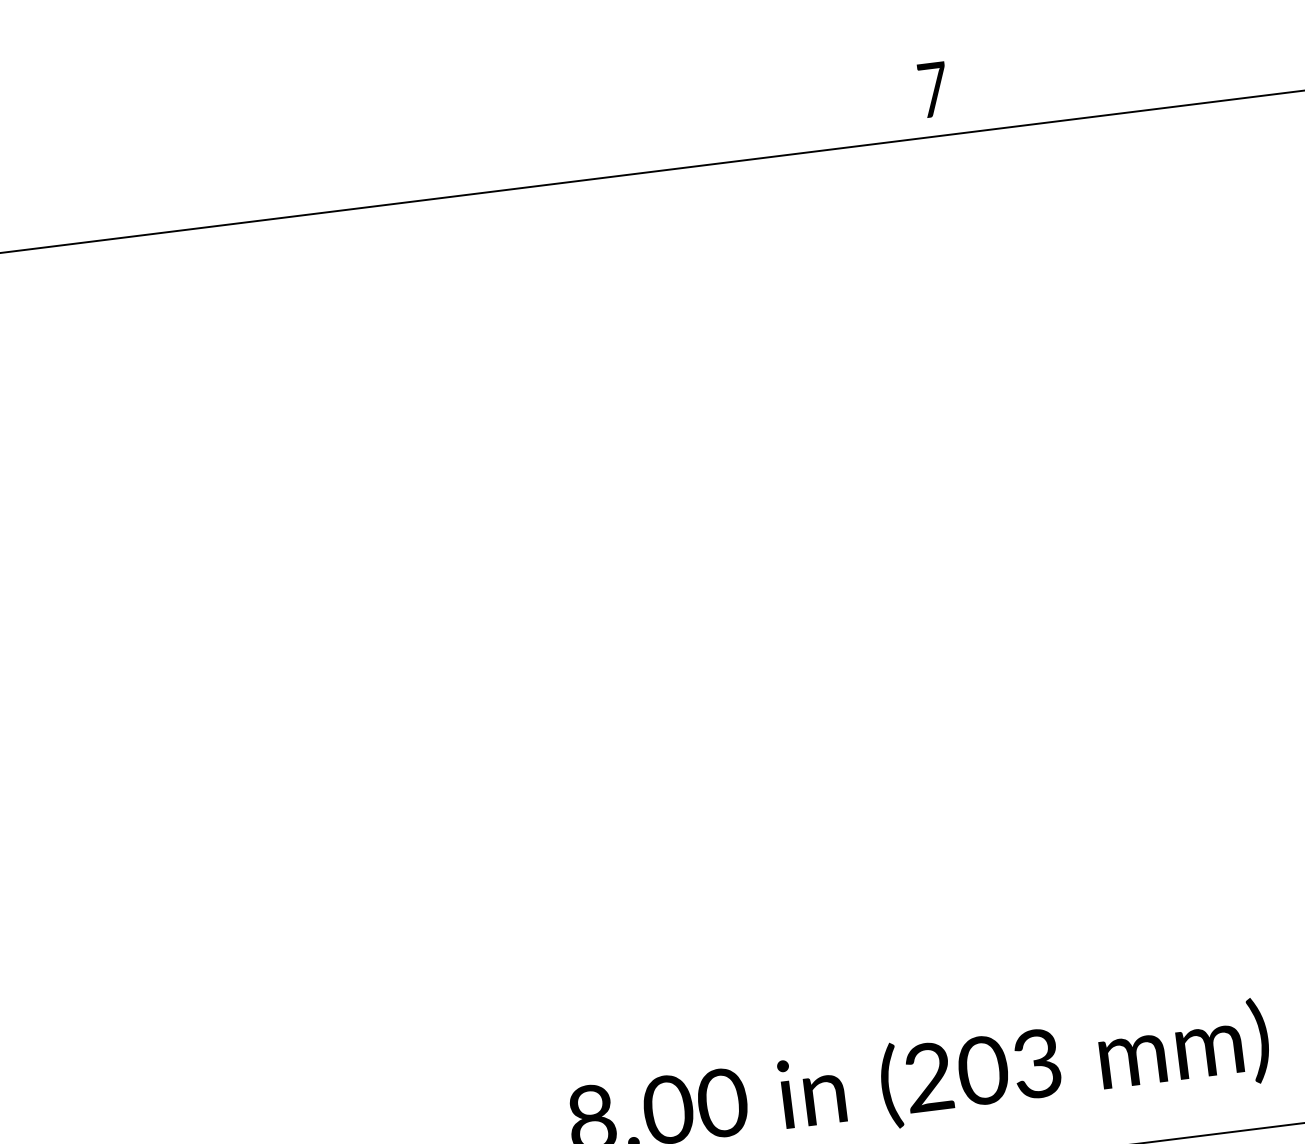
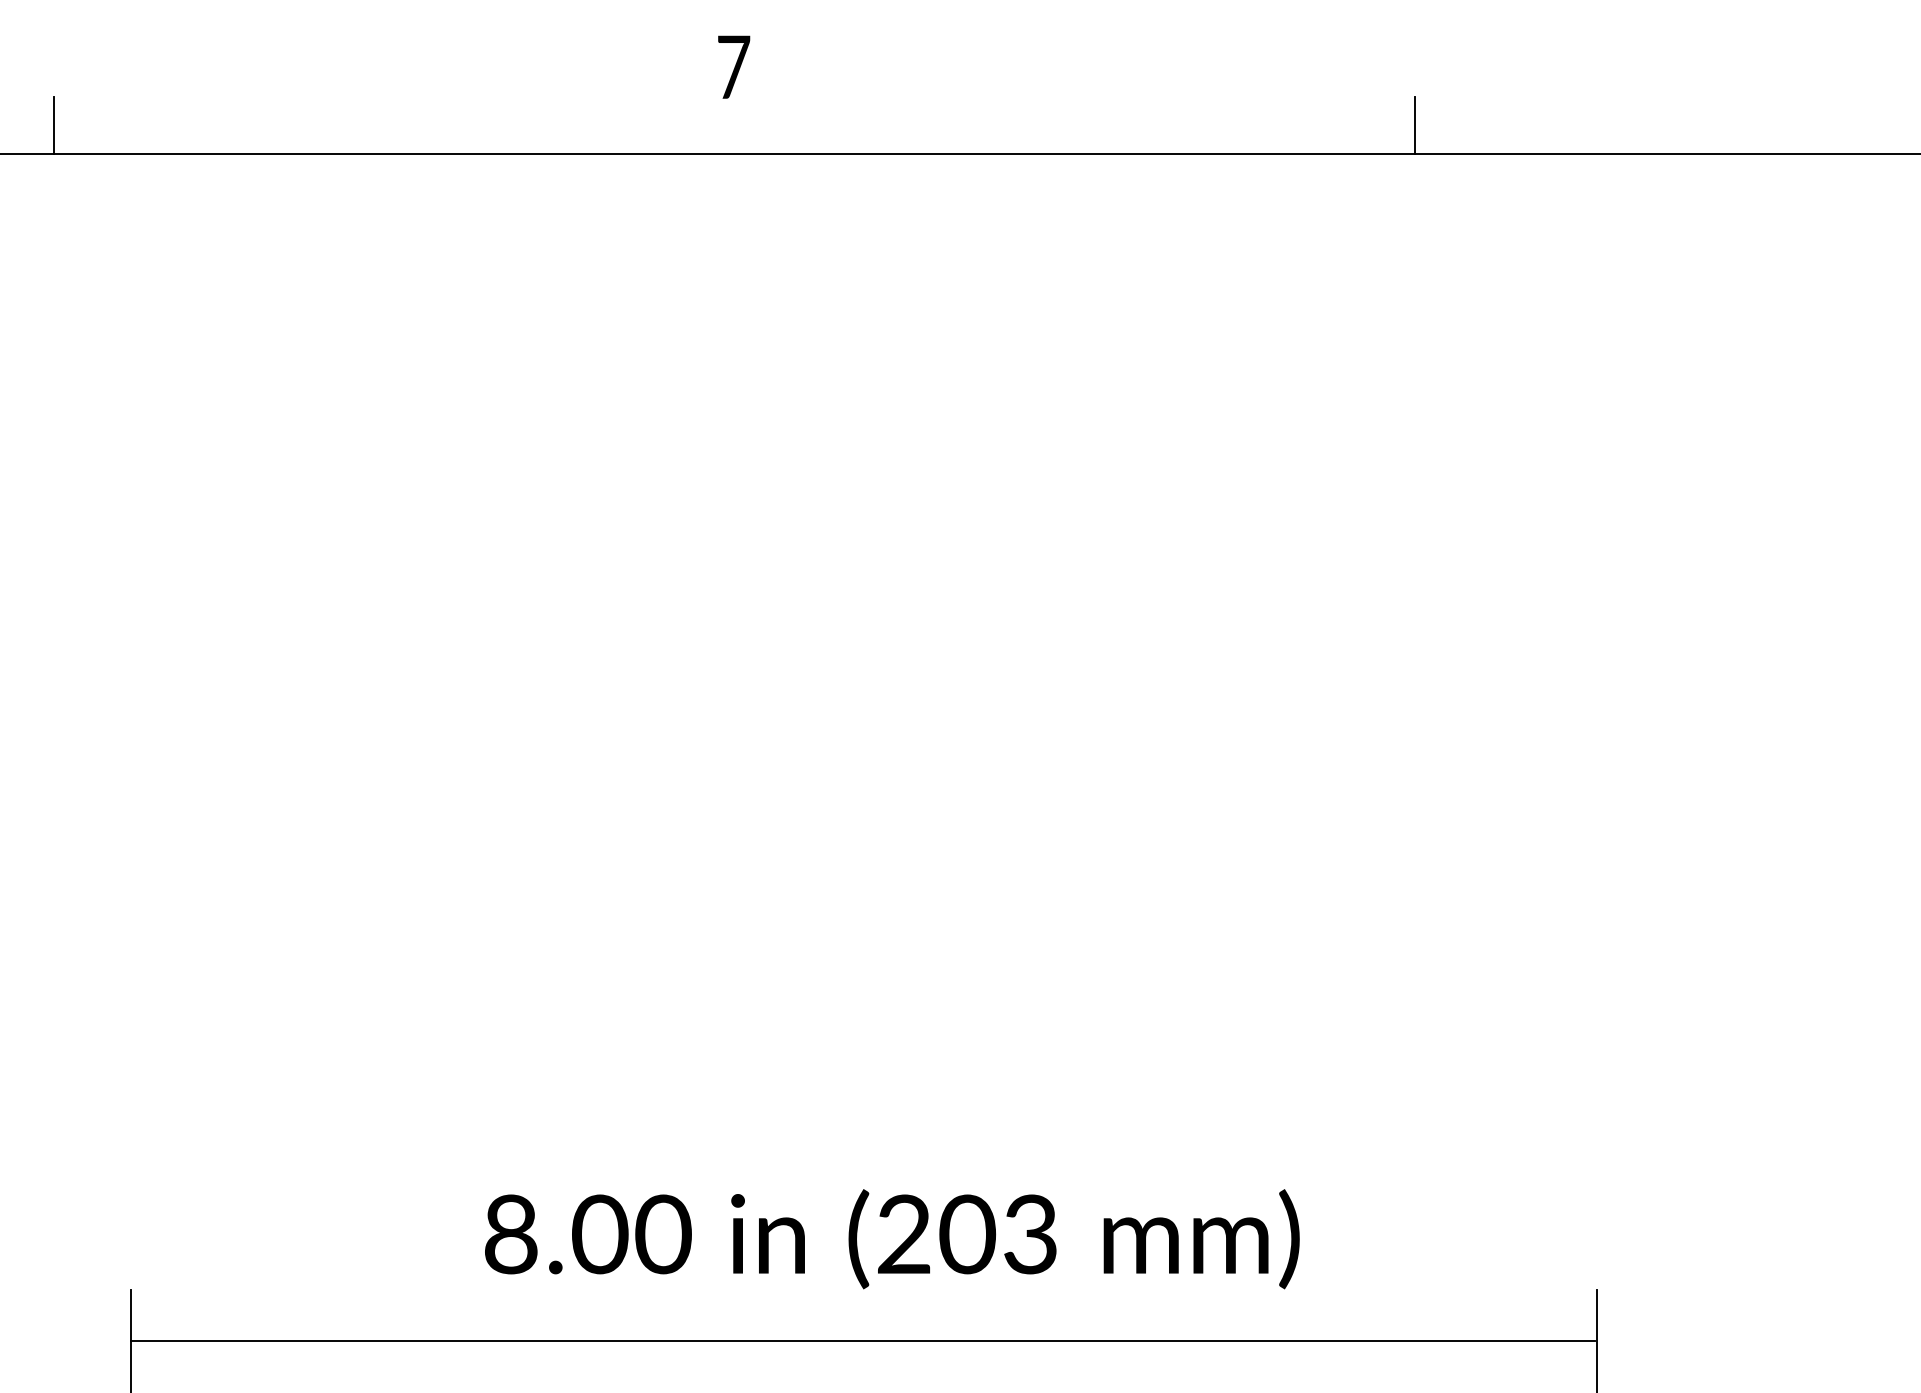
line: (1247, 72) -> (1414, 125), added
text: (933, 89) -> (734, 66), moved
line: (81, 217) -> (53, 125), added

